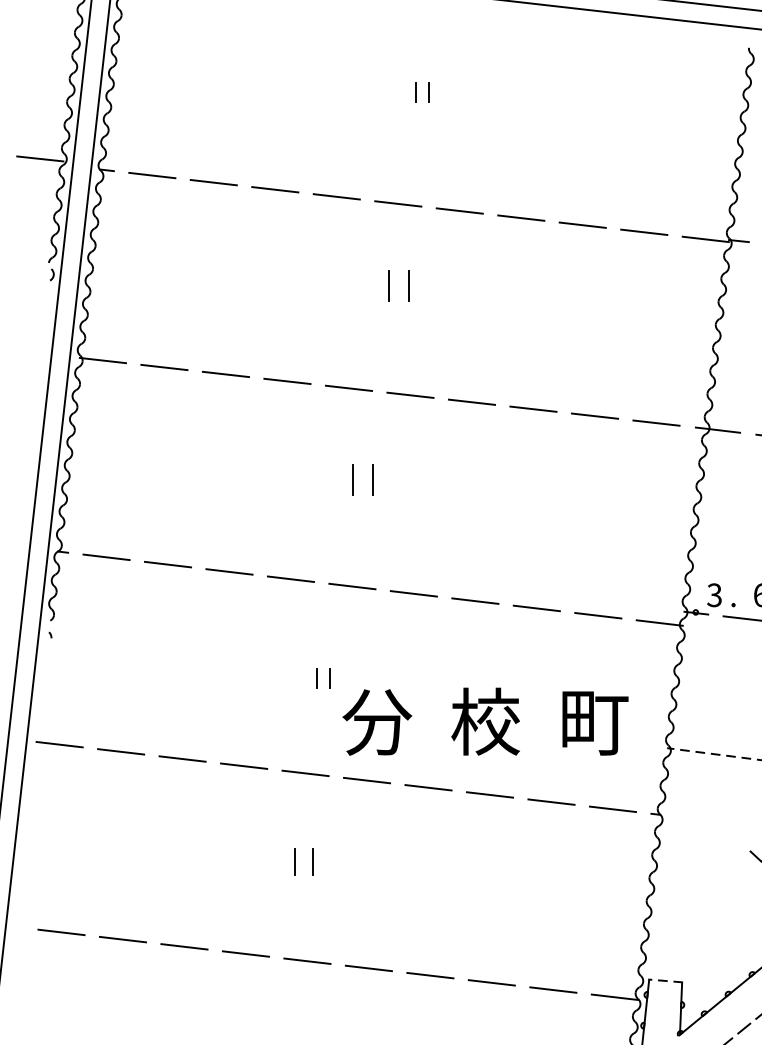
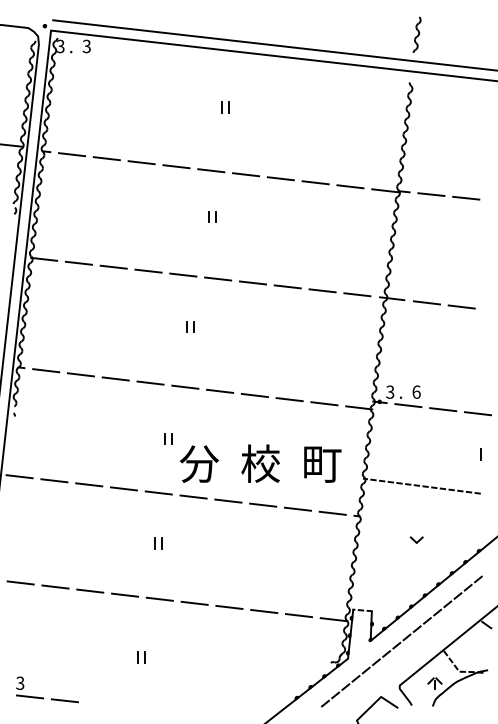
part: (400, 284) -> (212, 216), size x0.62
part: (361, 479) -> (190, 326), size x0.62
part: (305, 862) -> (158, 543), size x0.71

